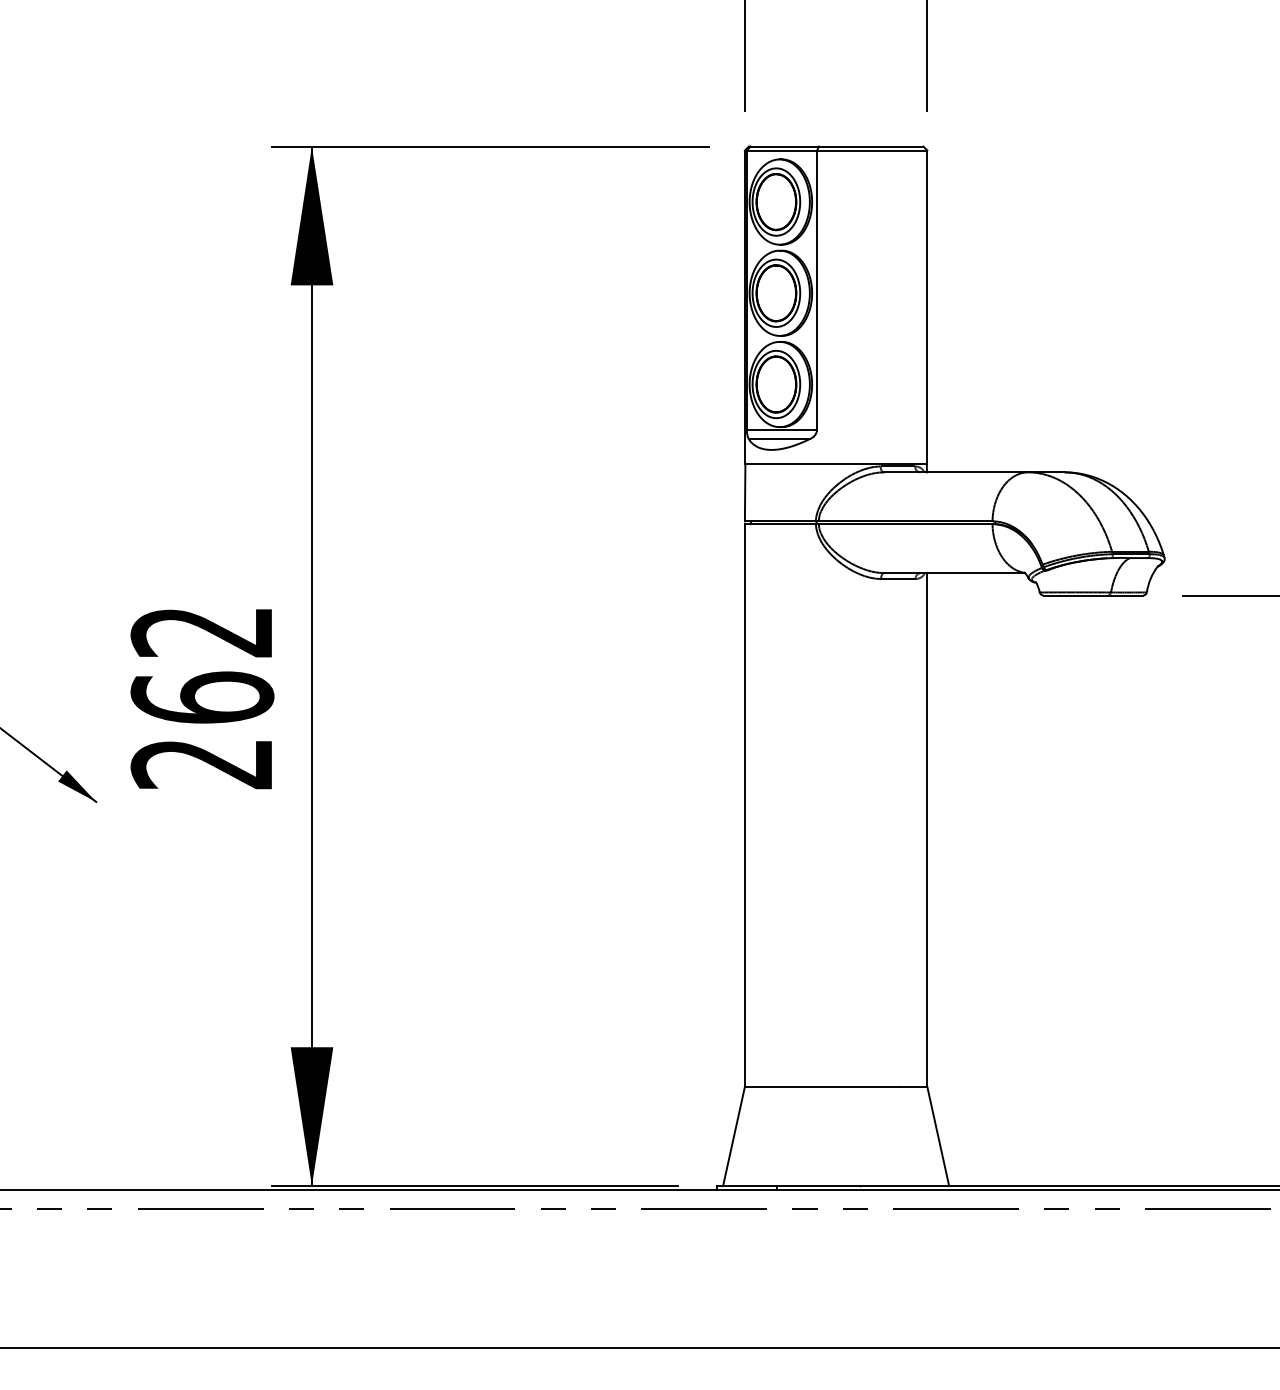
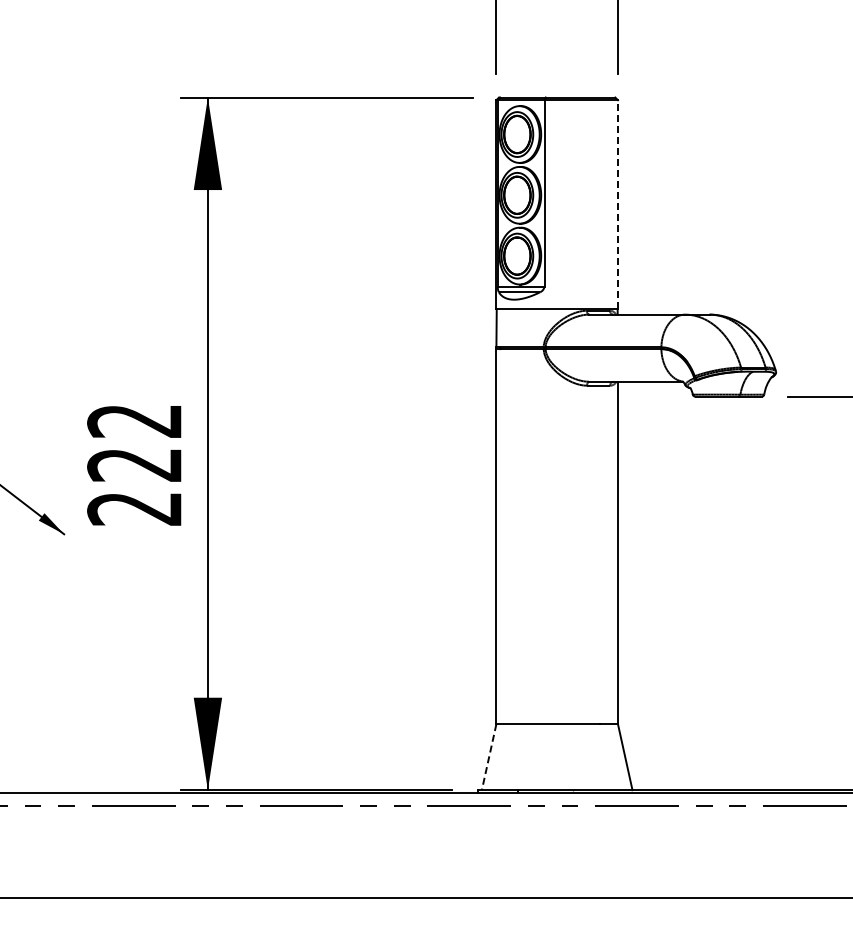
line: (926, 307) -> (617, 204), solid -> dashed
text: (201, 697) -> (134, 464), 262 -> 222
line: (734, 1136) -> (489, 757), solid -> dashed

